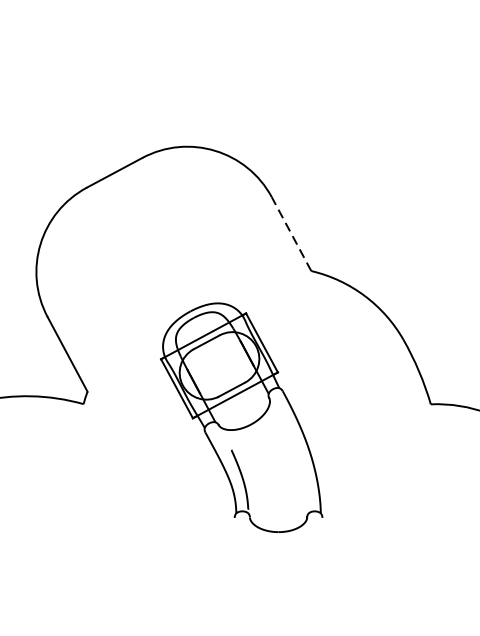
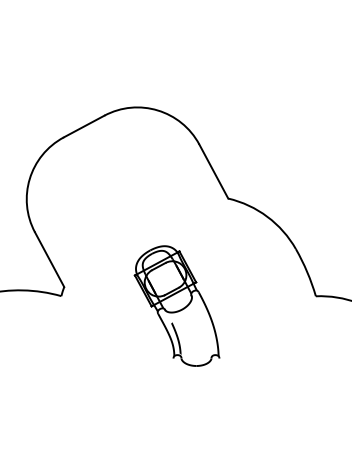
line: (291, 234) -> (213, 171), dashed -> solid
part: (240, 416) -> (176, 305), size x0.71

